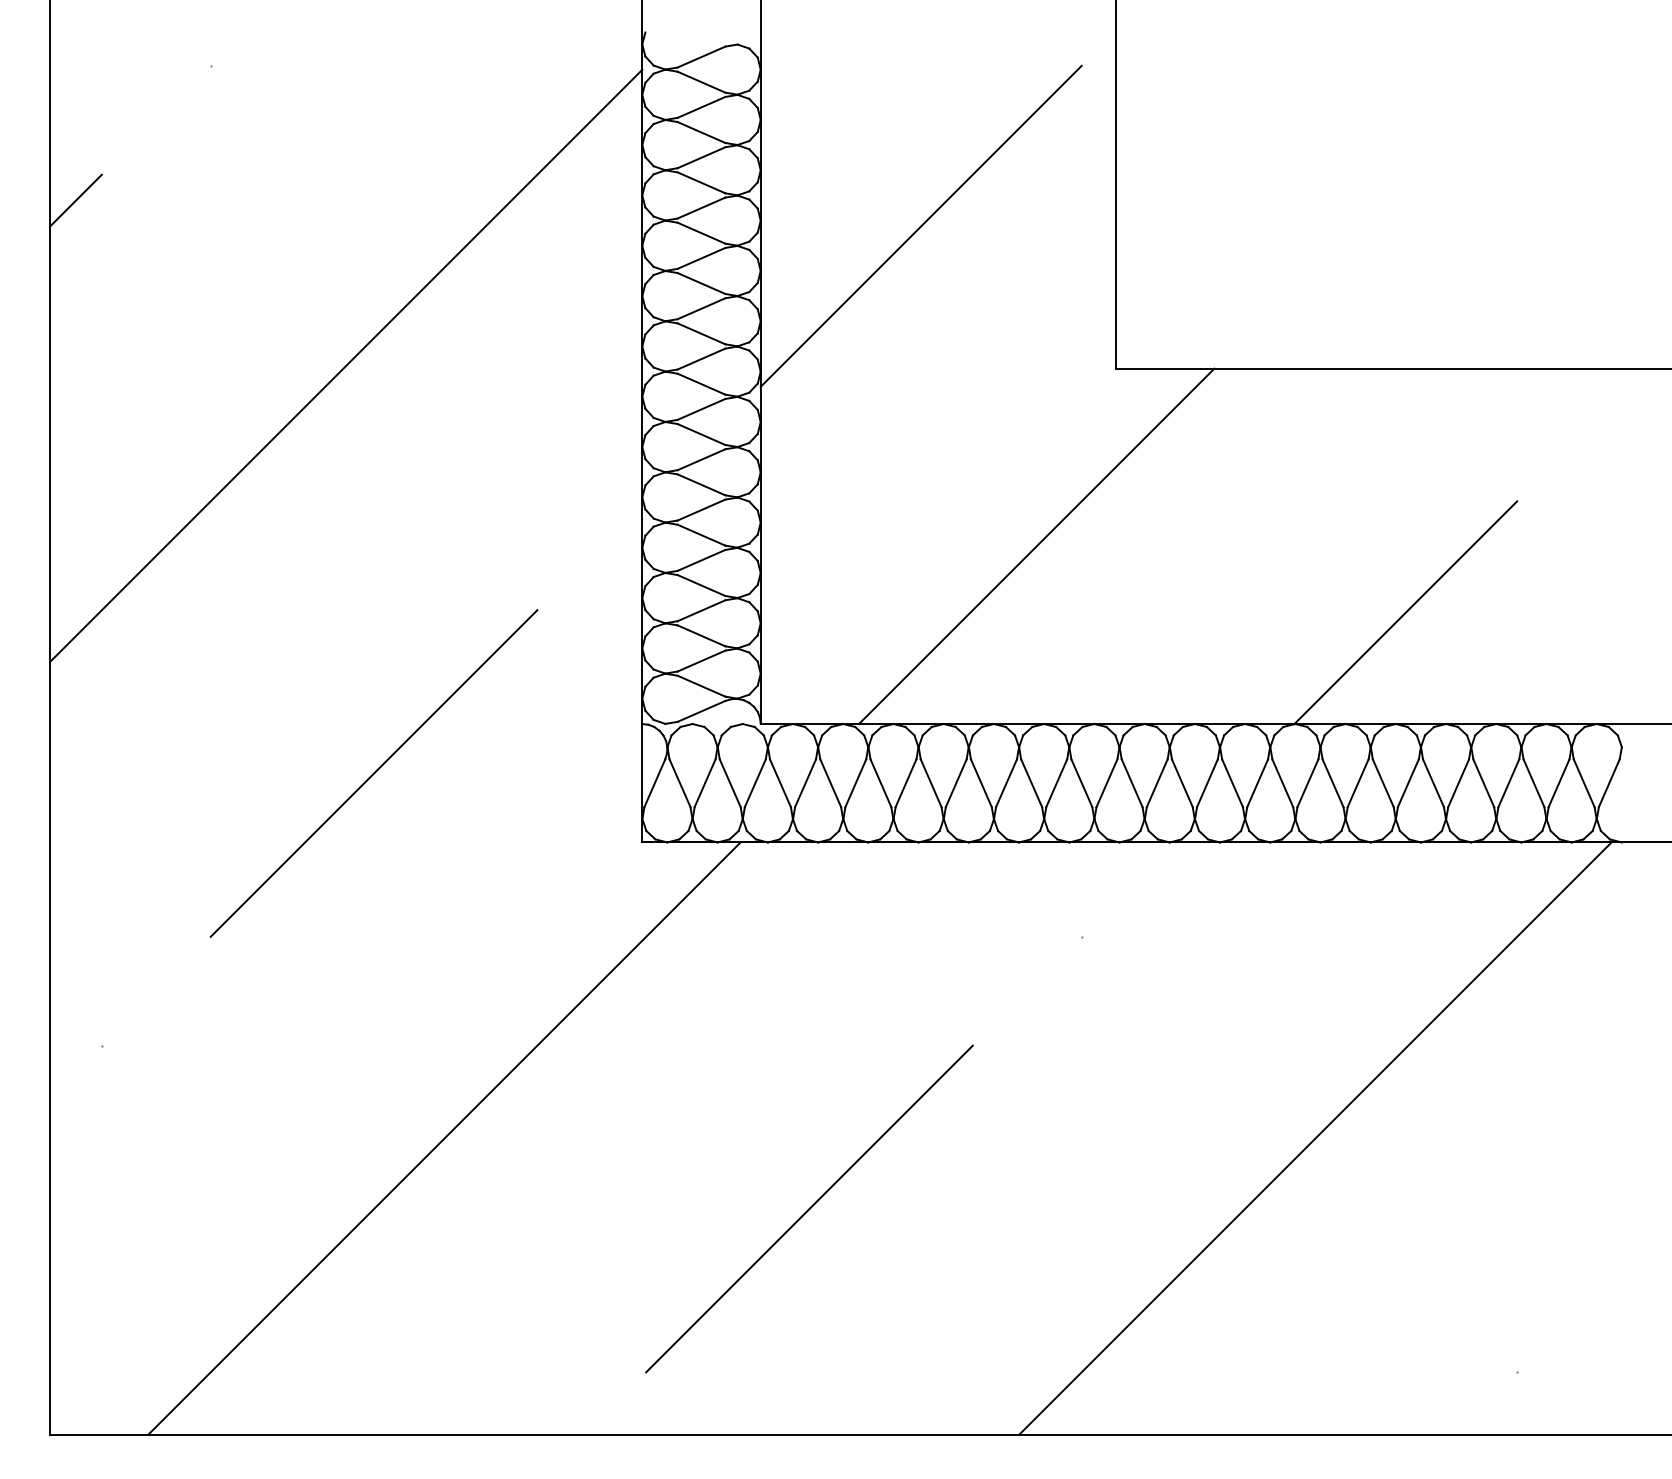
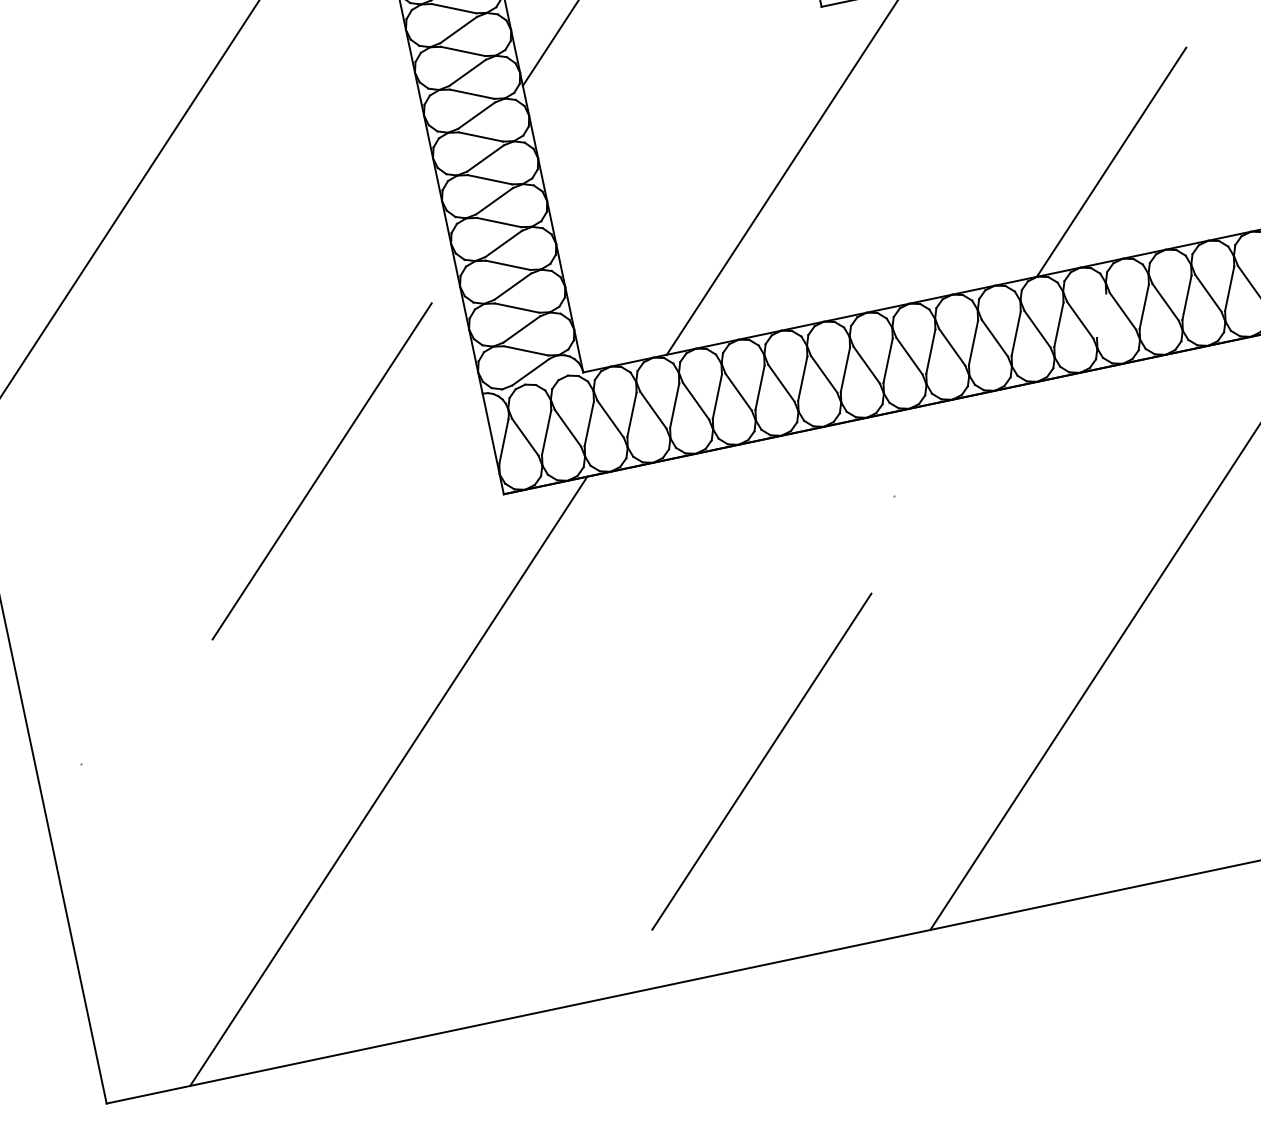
line: (373, 773) -> (321, 471), moved
line: (1357, 783) -> (1101, 316), removed
line: (809, 1208) -> (761, 761), moved

